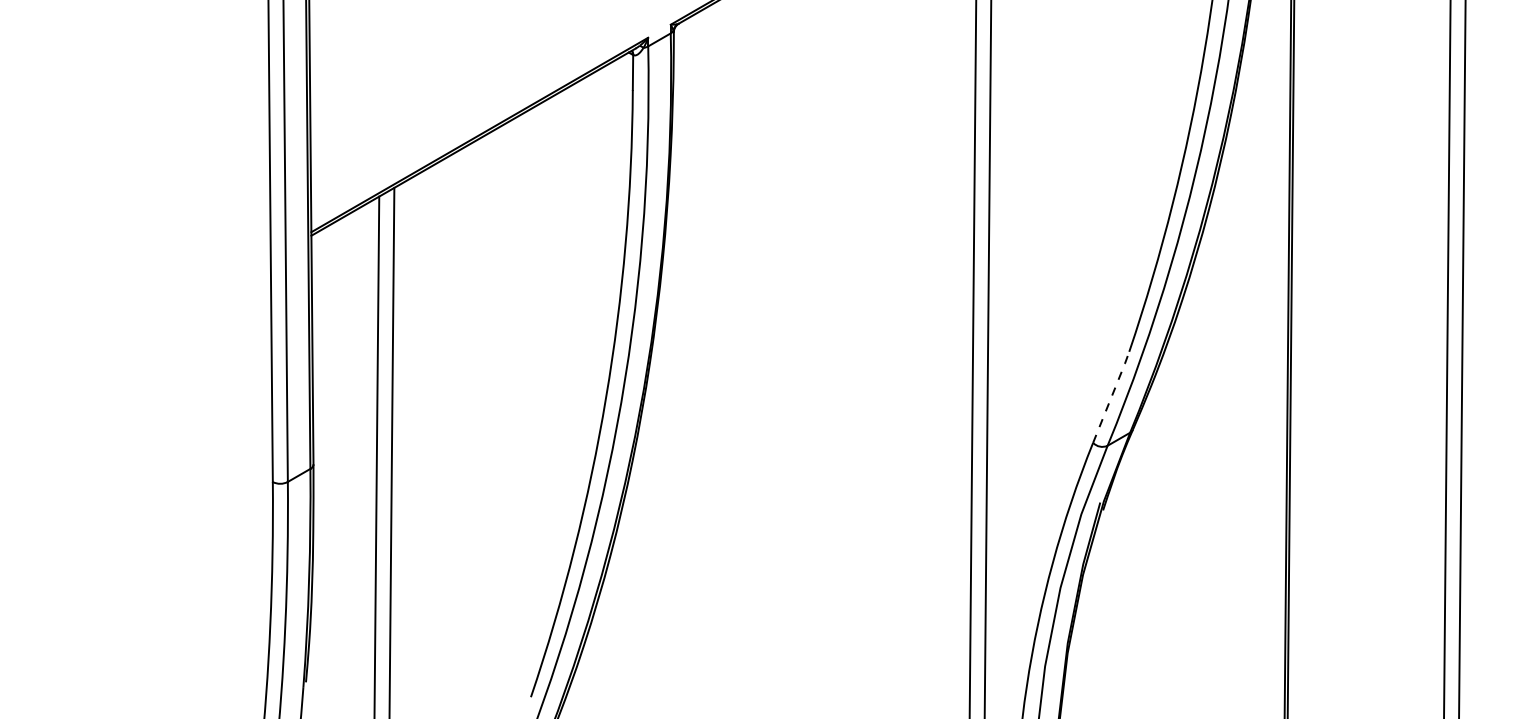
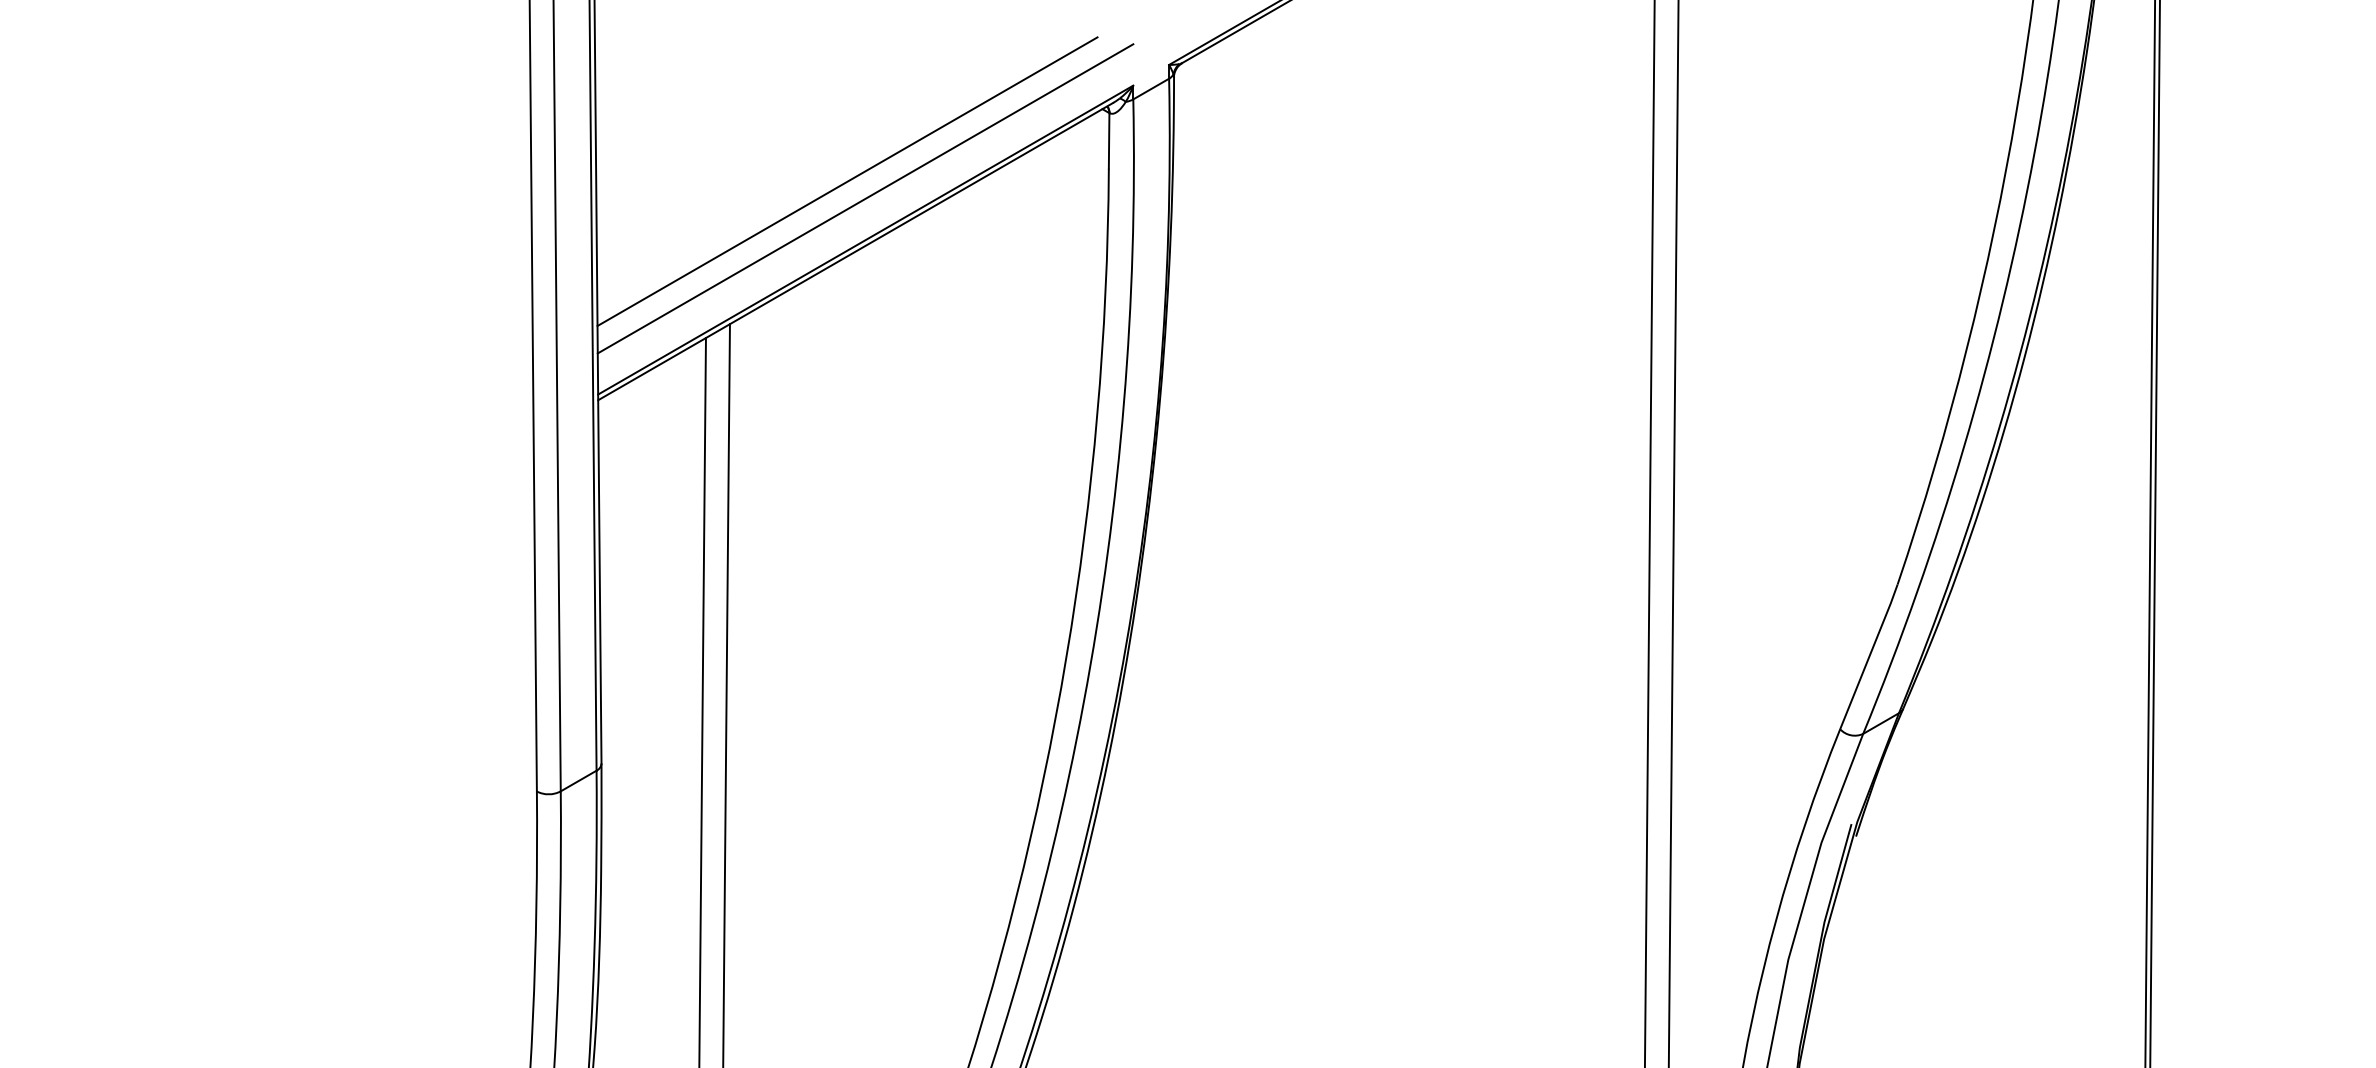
line: (468, 98) -> (847, 182), added
line: (479, 108) -> (865, 198), added
line: (1111, 396) -> (1869, 655), dashed -> solid

